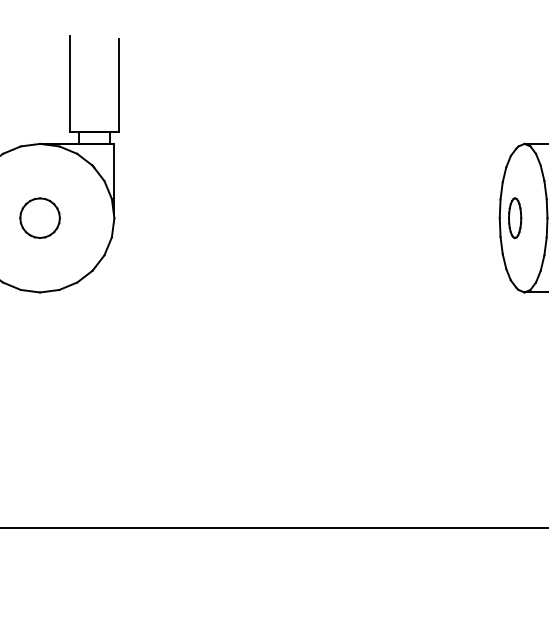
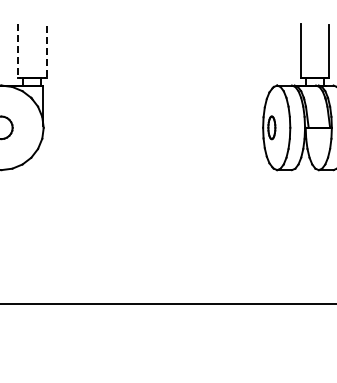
line: (70, 84) -> (18, 51), solid -> dashed
line: (119, 85) -> (46, 52), solid -> dashed

